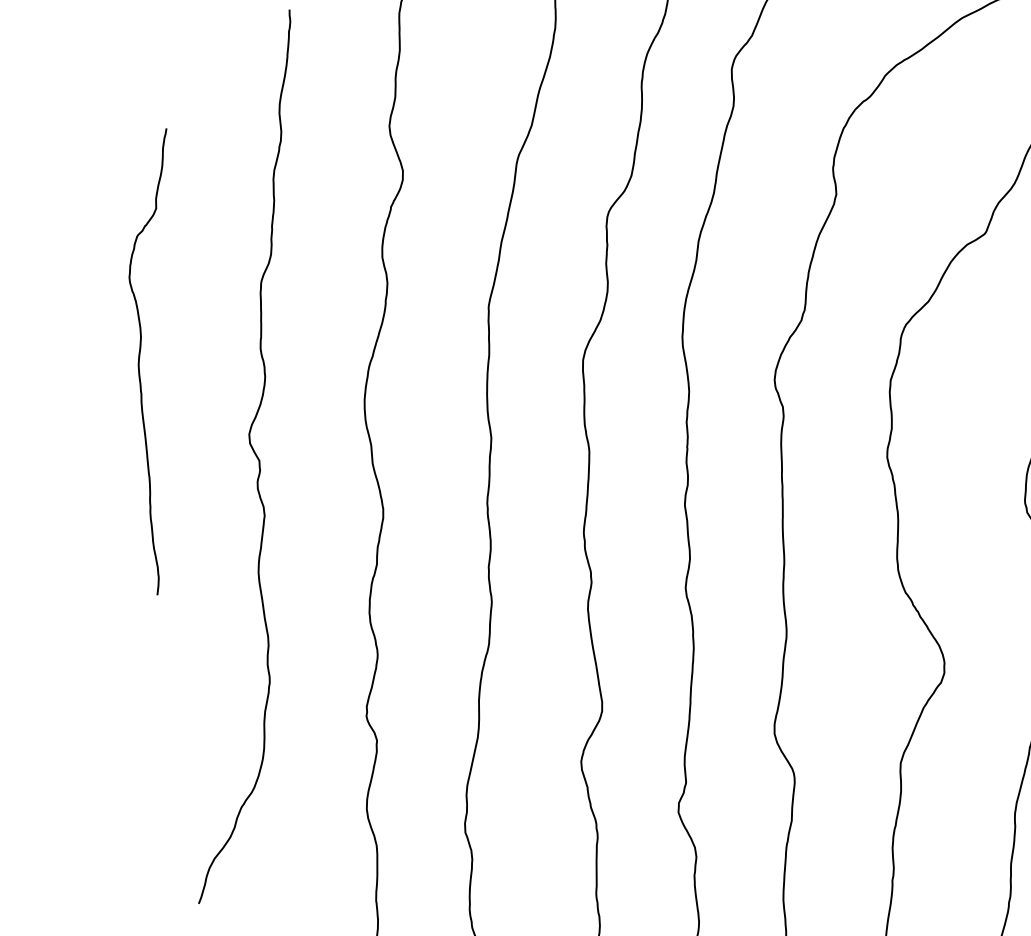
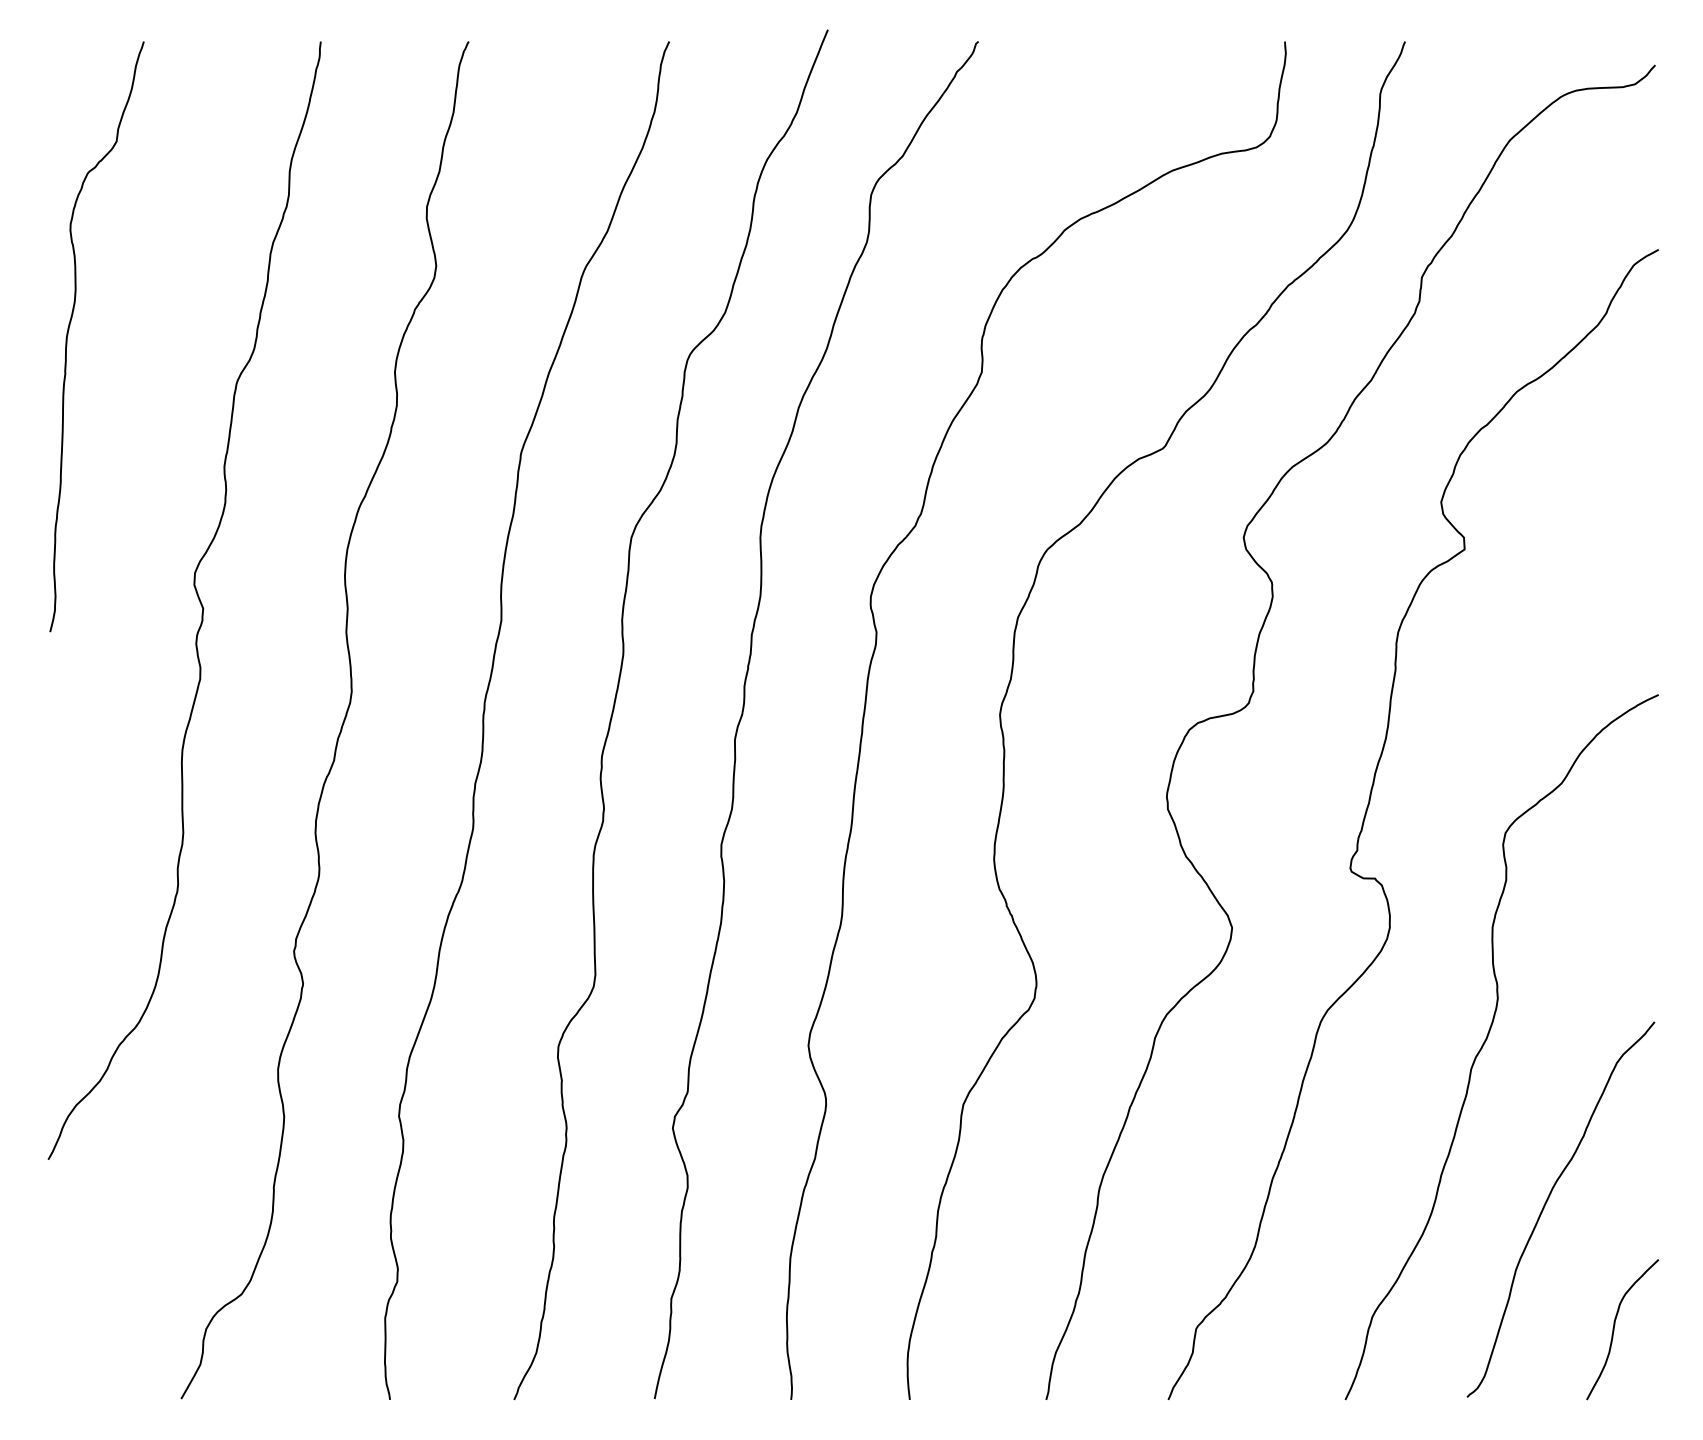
curve: (139, 359) -> (69, 330), moved

